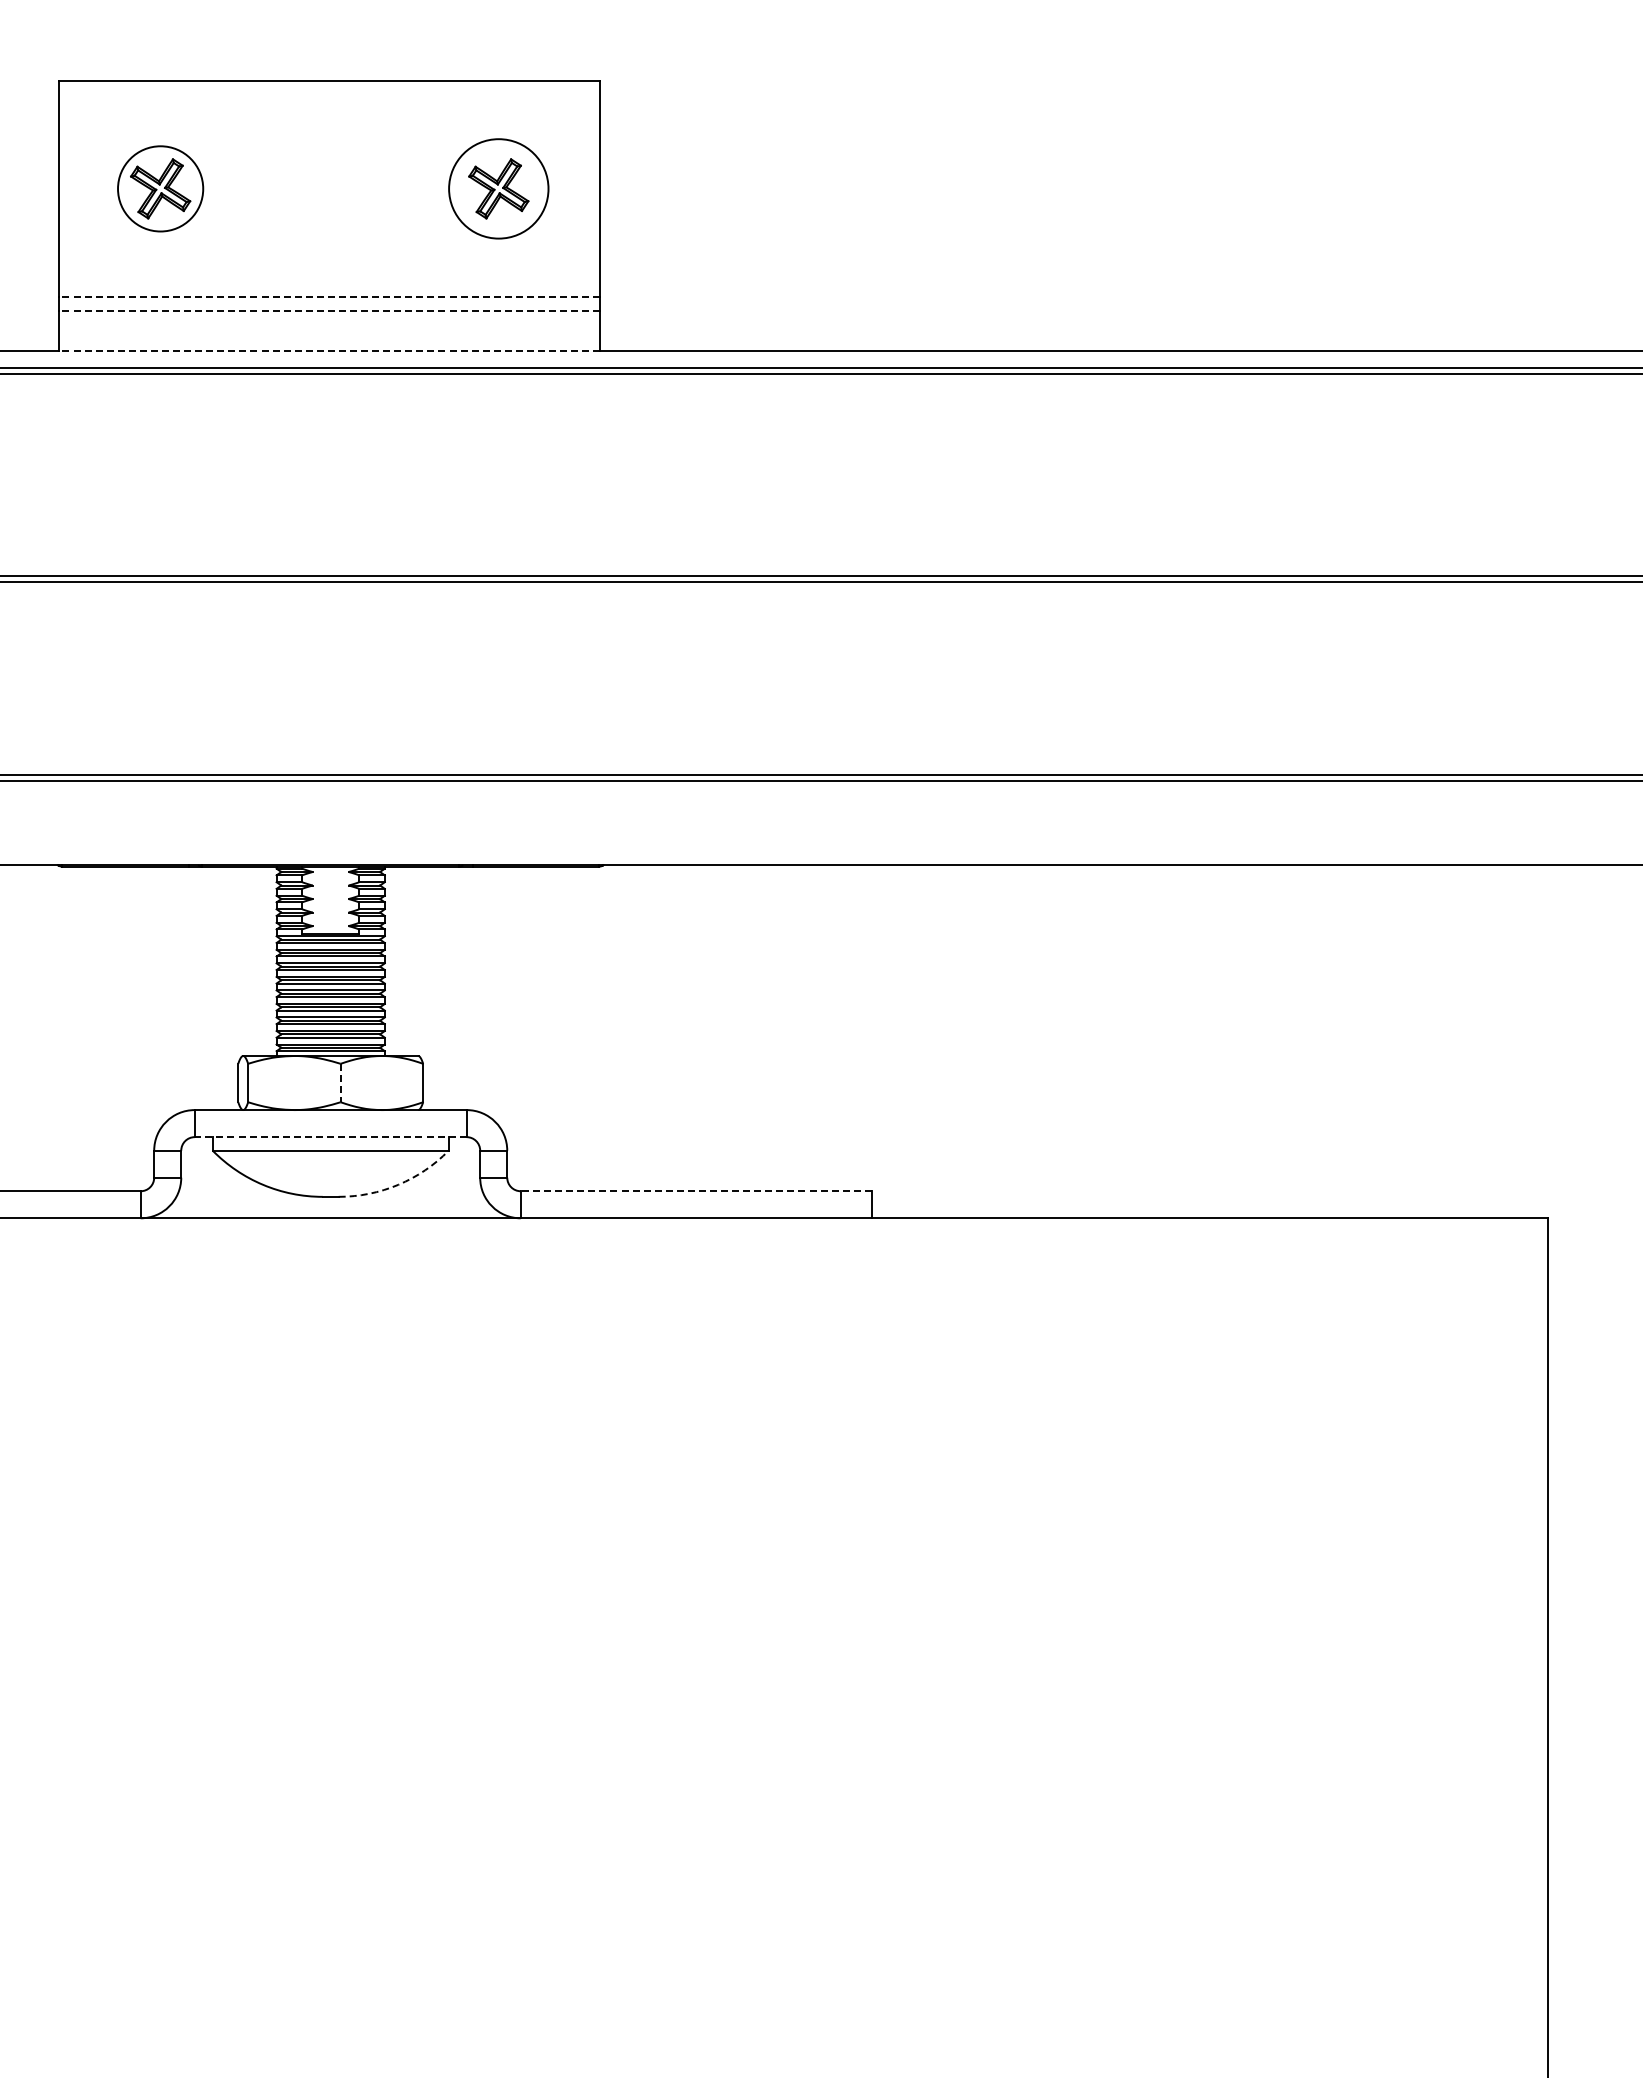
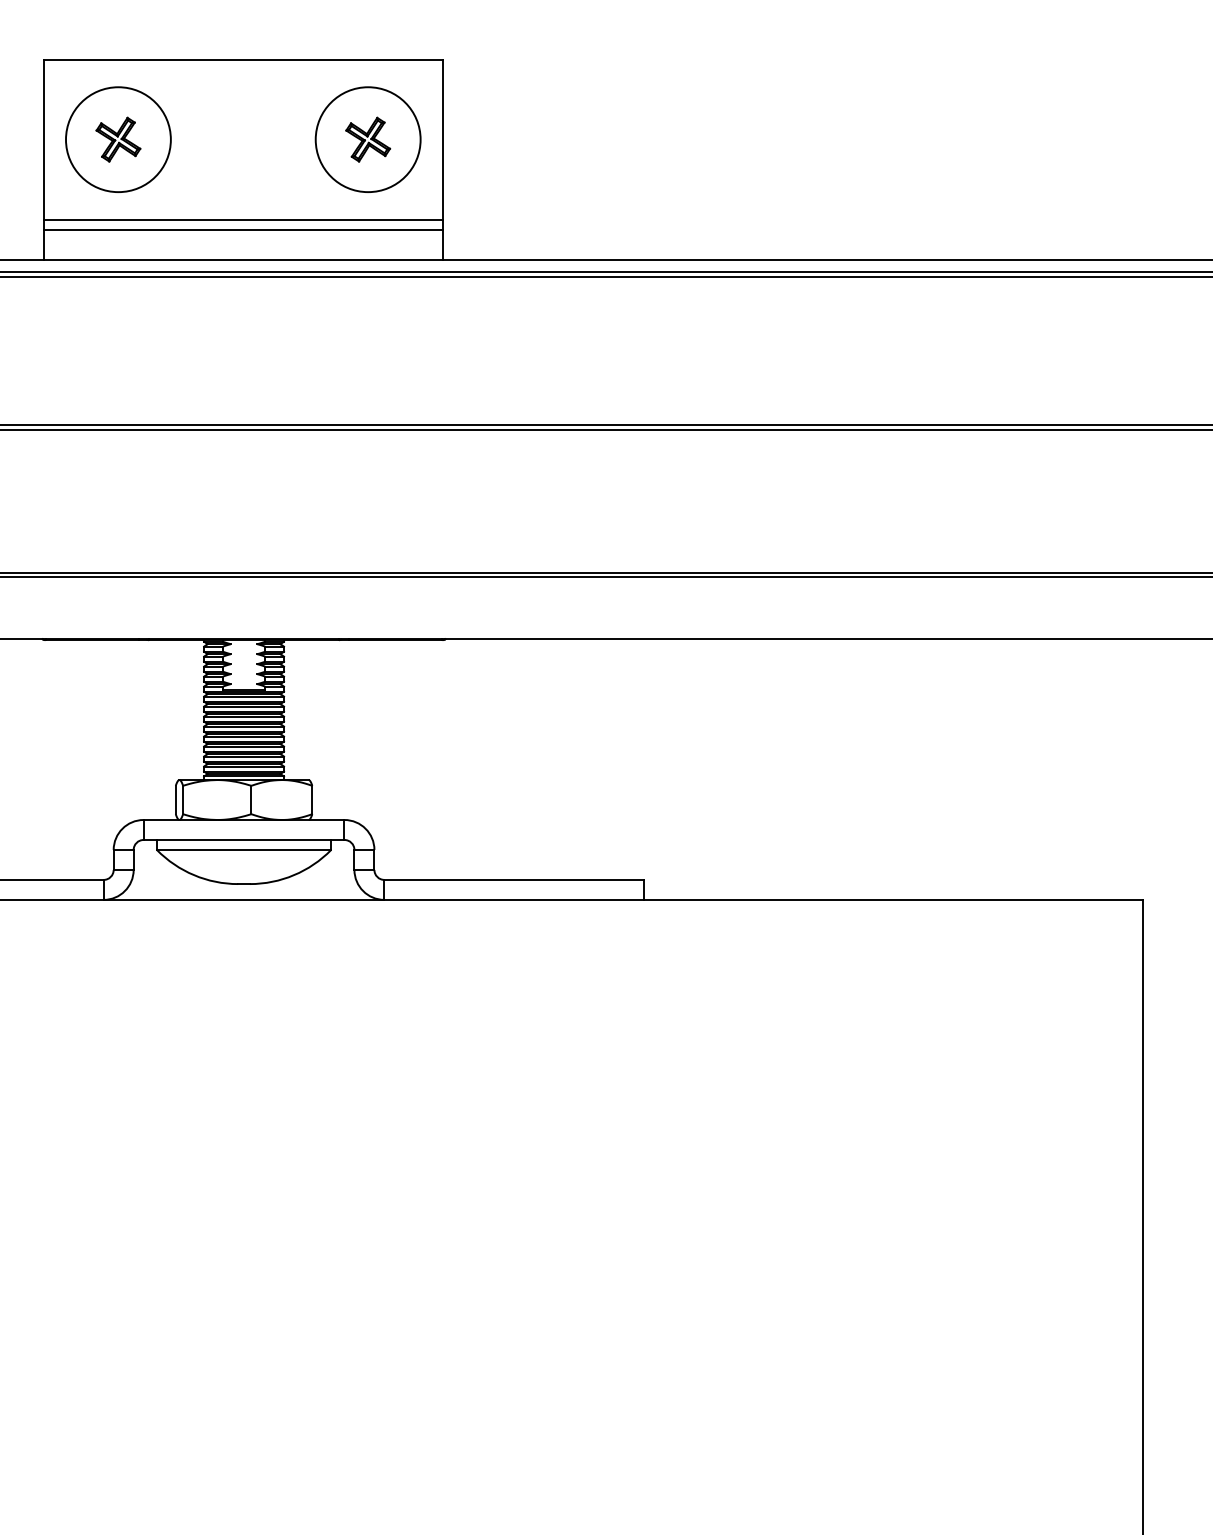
circle: (160, 188) -> (118, 139), size x1.67
circle: (498, 188) -> (367, 139), size x1.43
line: (329, 297) -> (243, 219), dashed -> solid
line: (329, 310) -> (243, 229), dashed -> solid
line: (329, 351) -> (243, 259), dashed -> solid
line: (340, 1083) -> (251, 800), dashed -> solid
line: (330, 1137) -> (243, 840), dashed -> solid
arc: (398, 1184) -> (294, 874), dashed -> solid
line: (696, 1191) -> (514, 880), dashed -> solid

